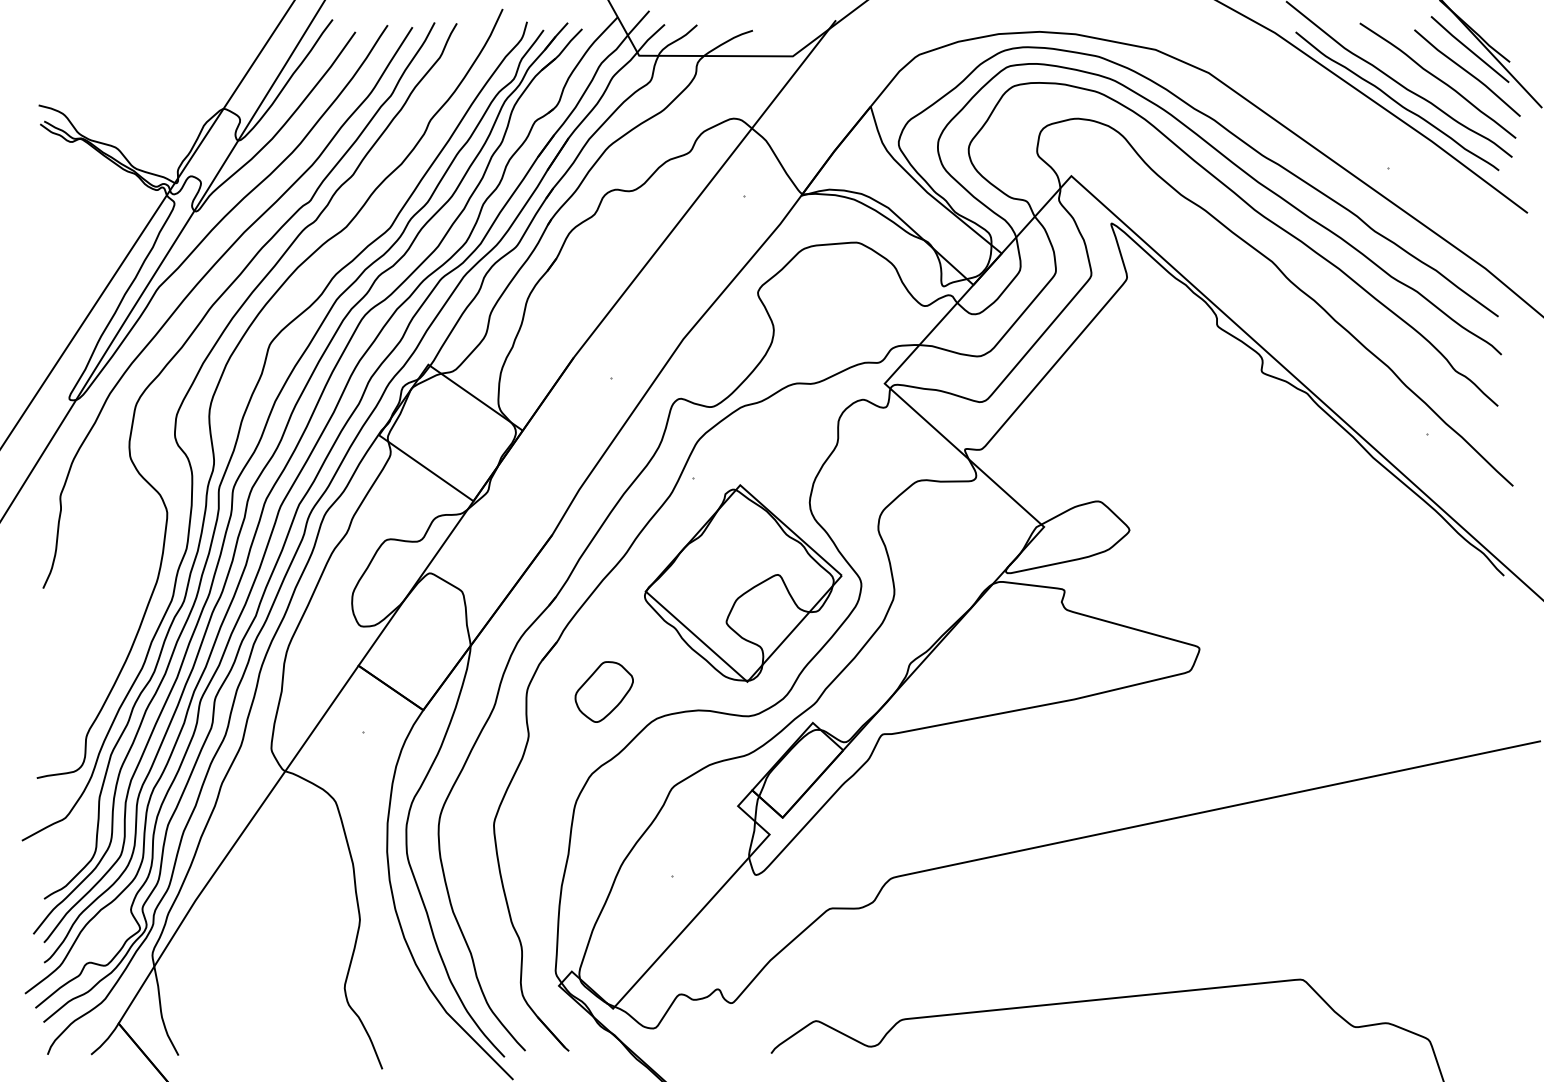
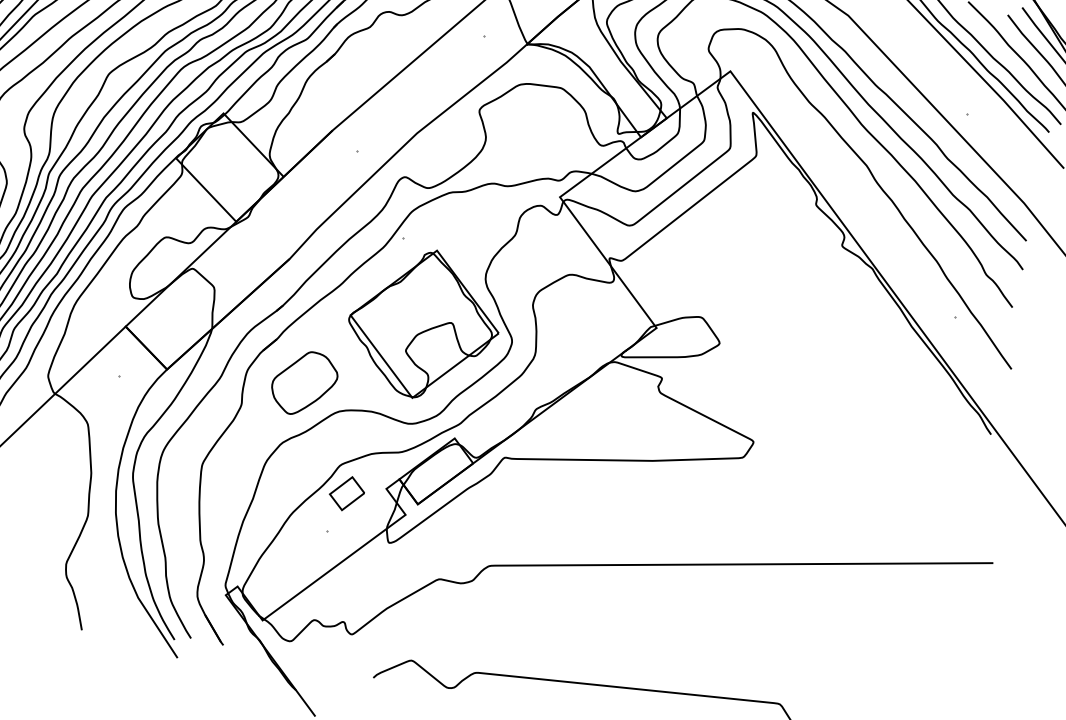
part: (604, 691) -> (304, 383), size x1.43
part: (688, 822) -> (347, 493), added

